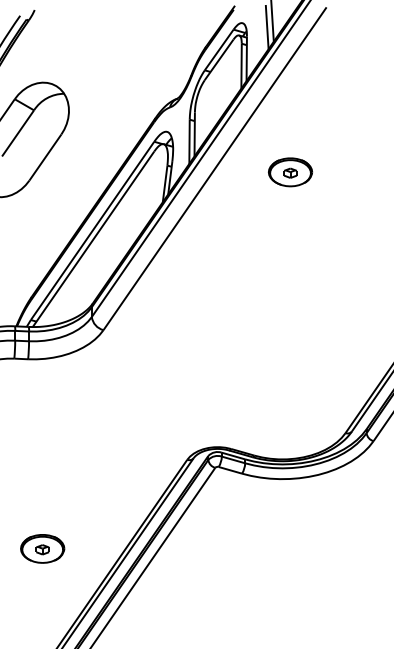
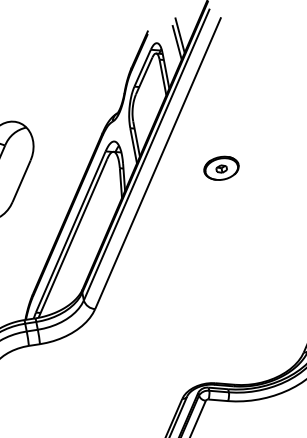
part: (290, 172) -> (221, 168), moved

